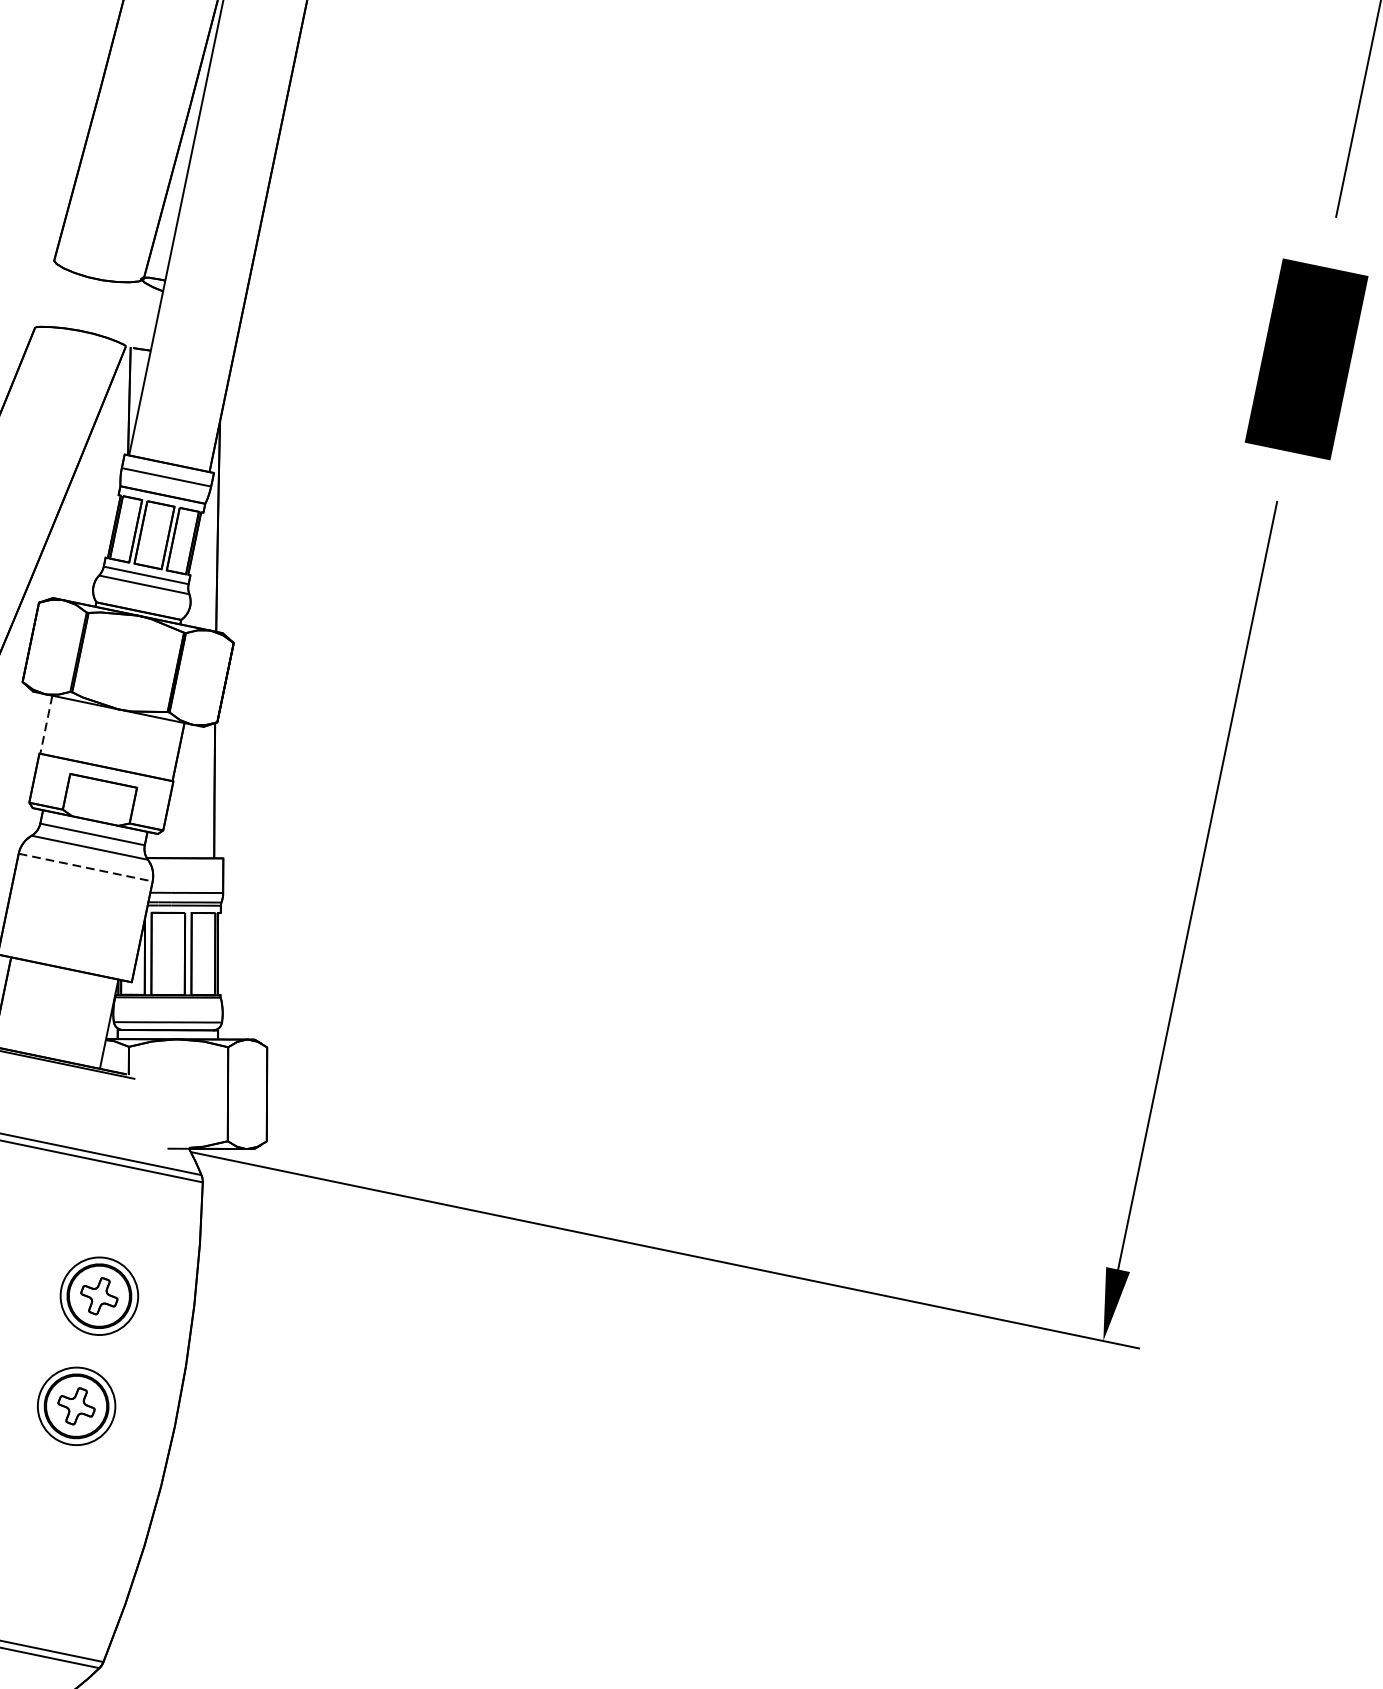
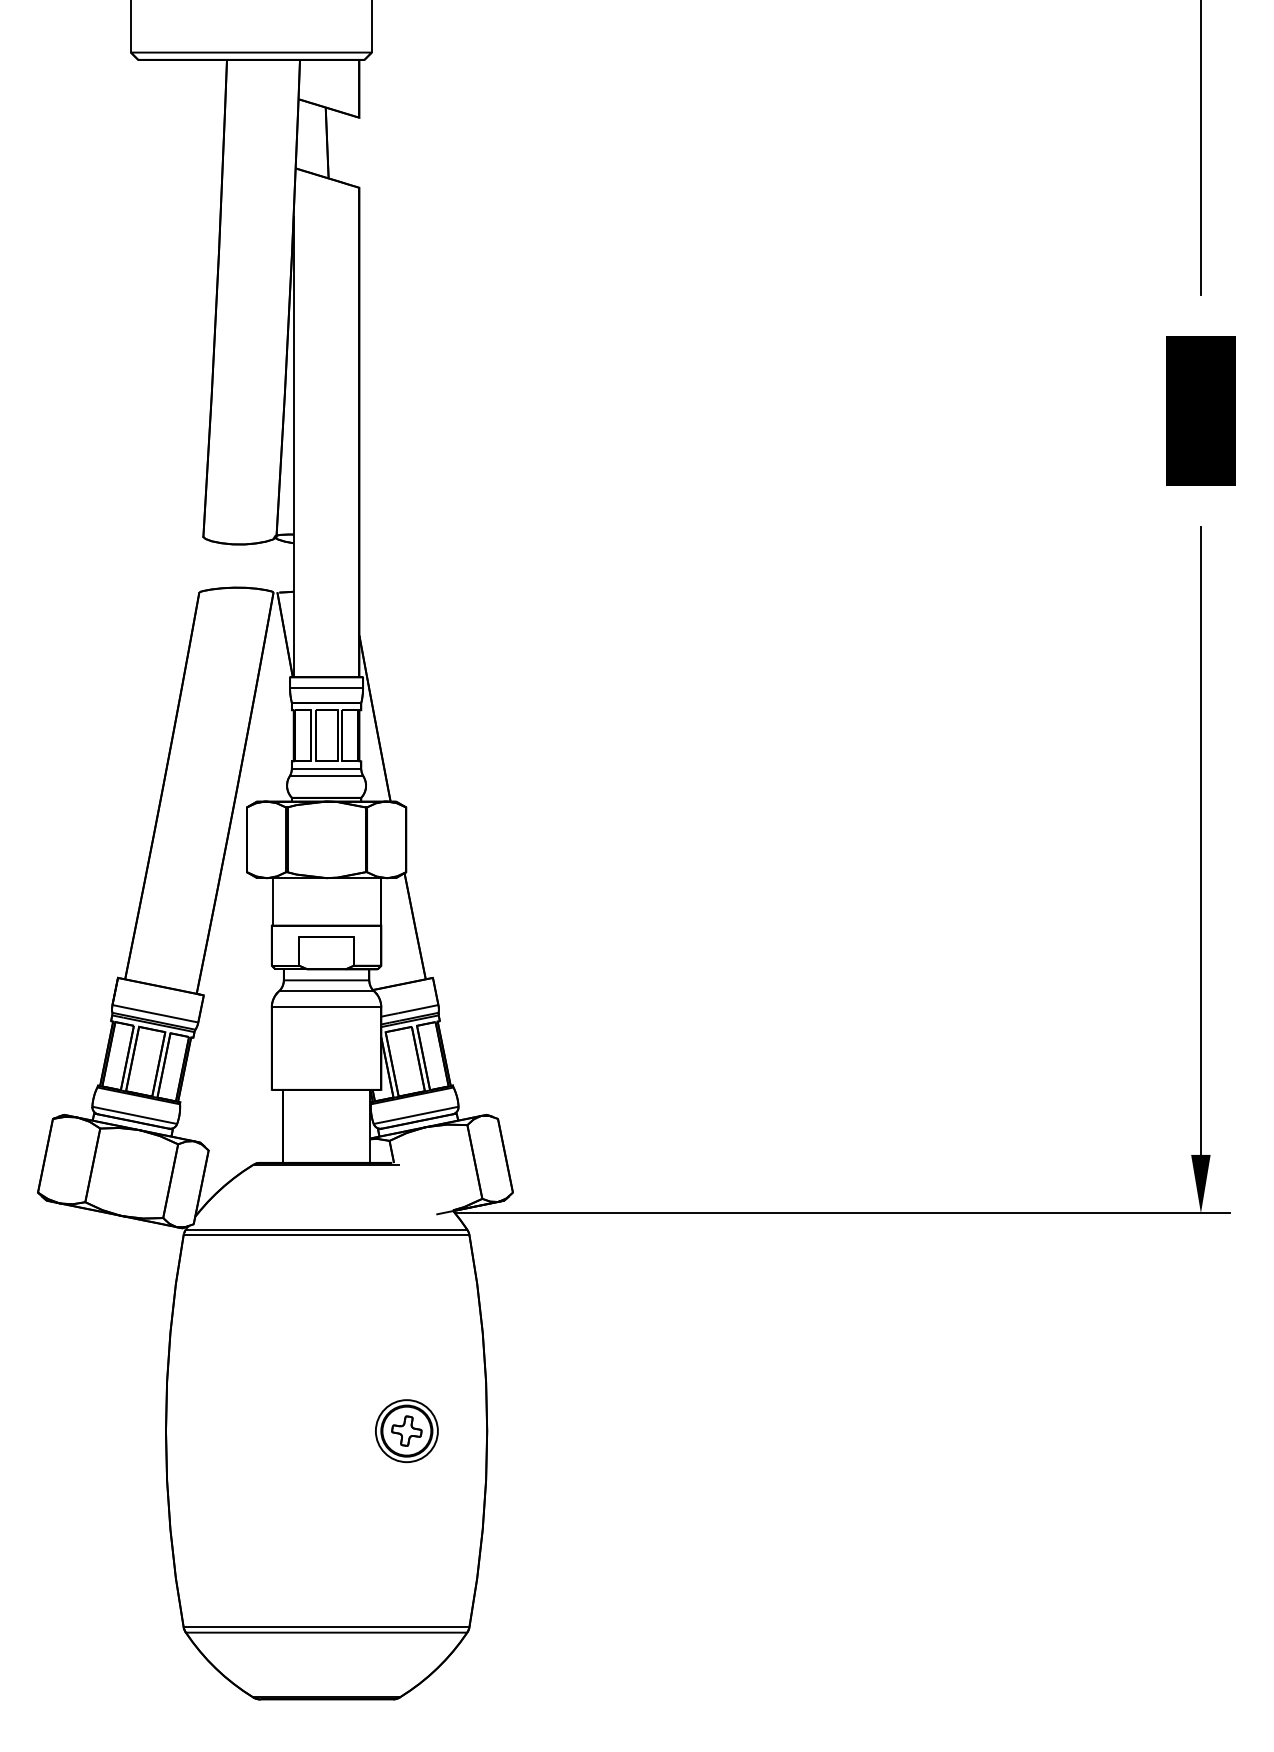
line: (46, 724) -> (272, 901), dashed -> solid
line: (85, 867) -> (326, 1007), dashed -> solid
part: (98, 1296) -> (406, 1341), removed

